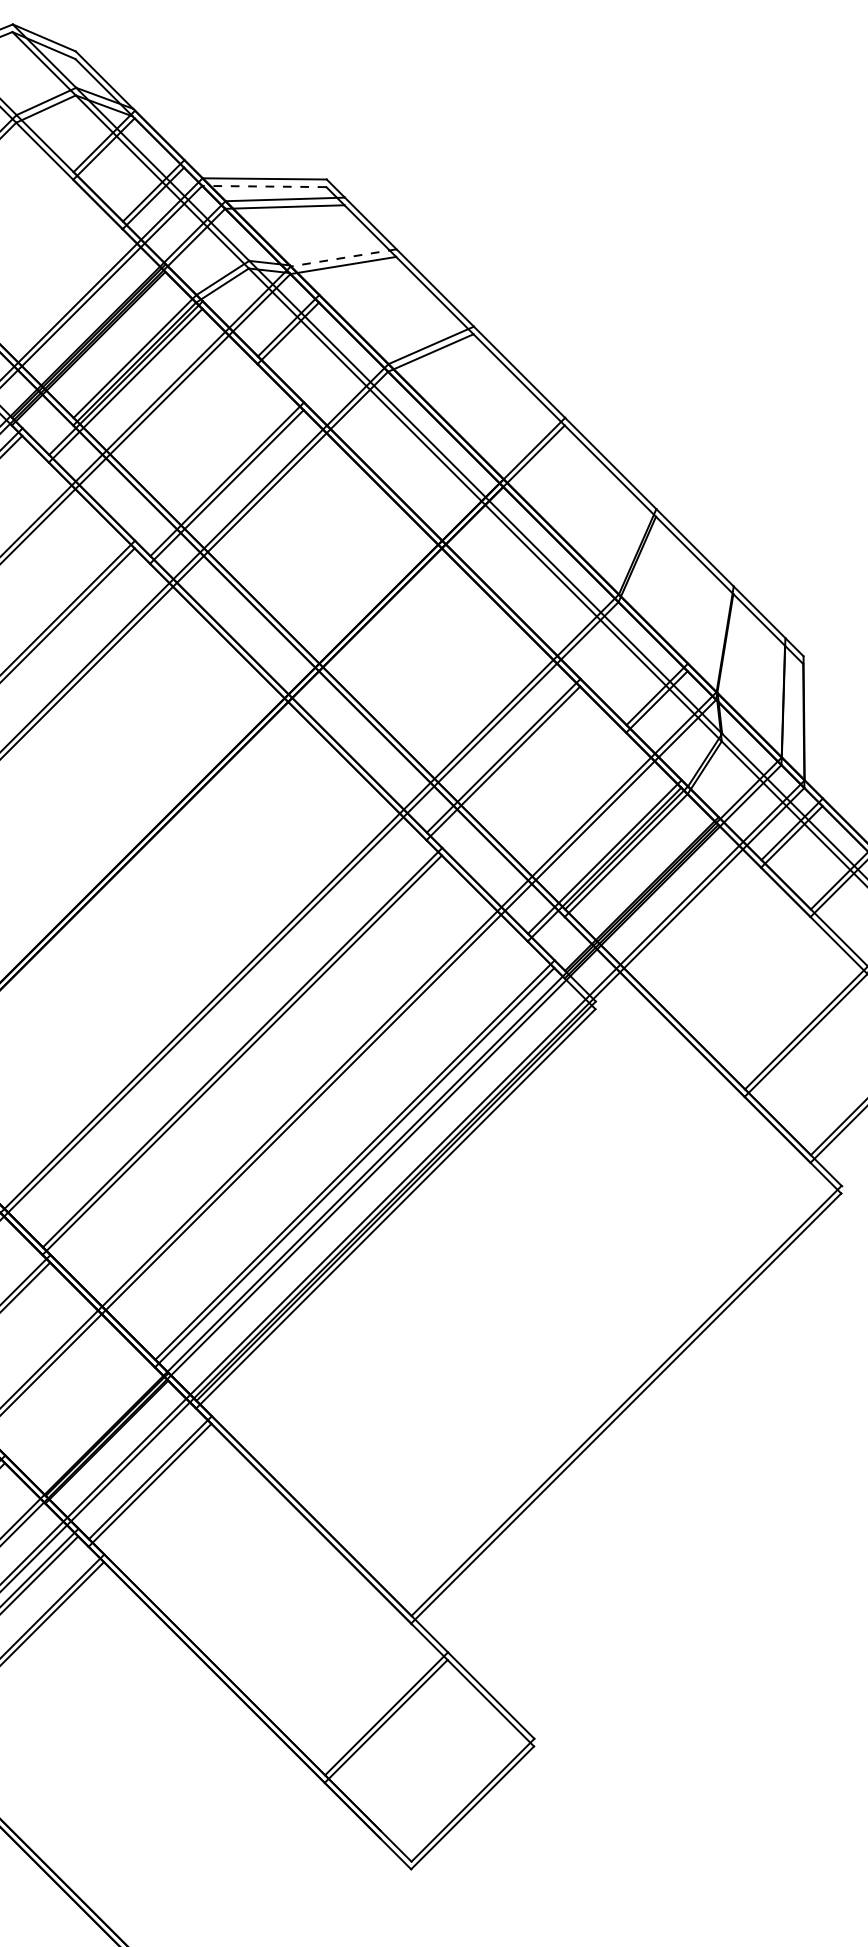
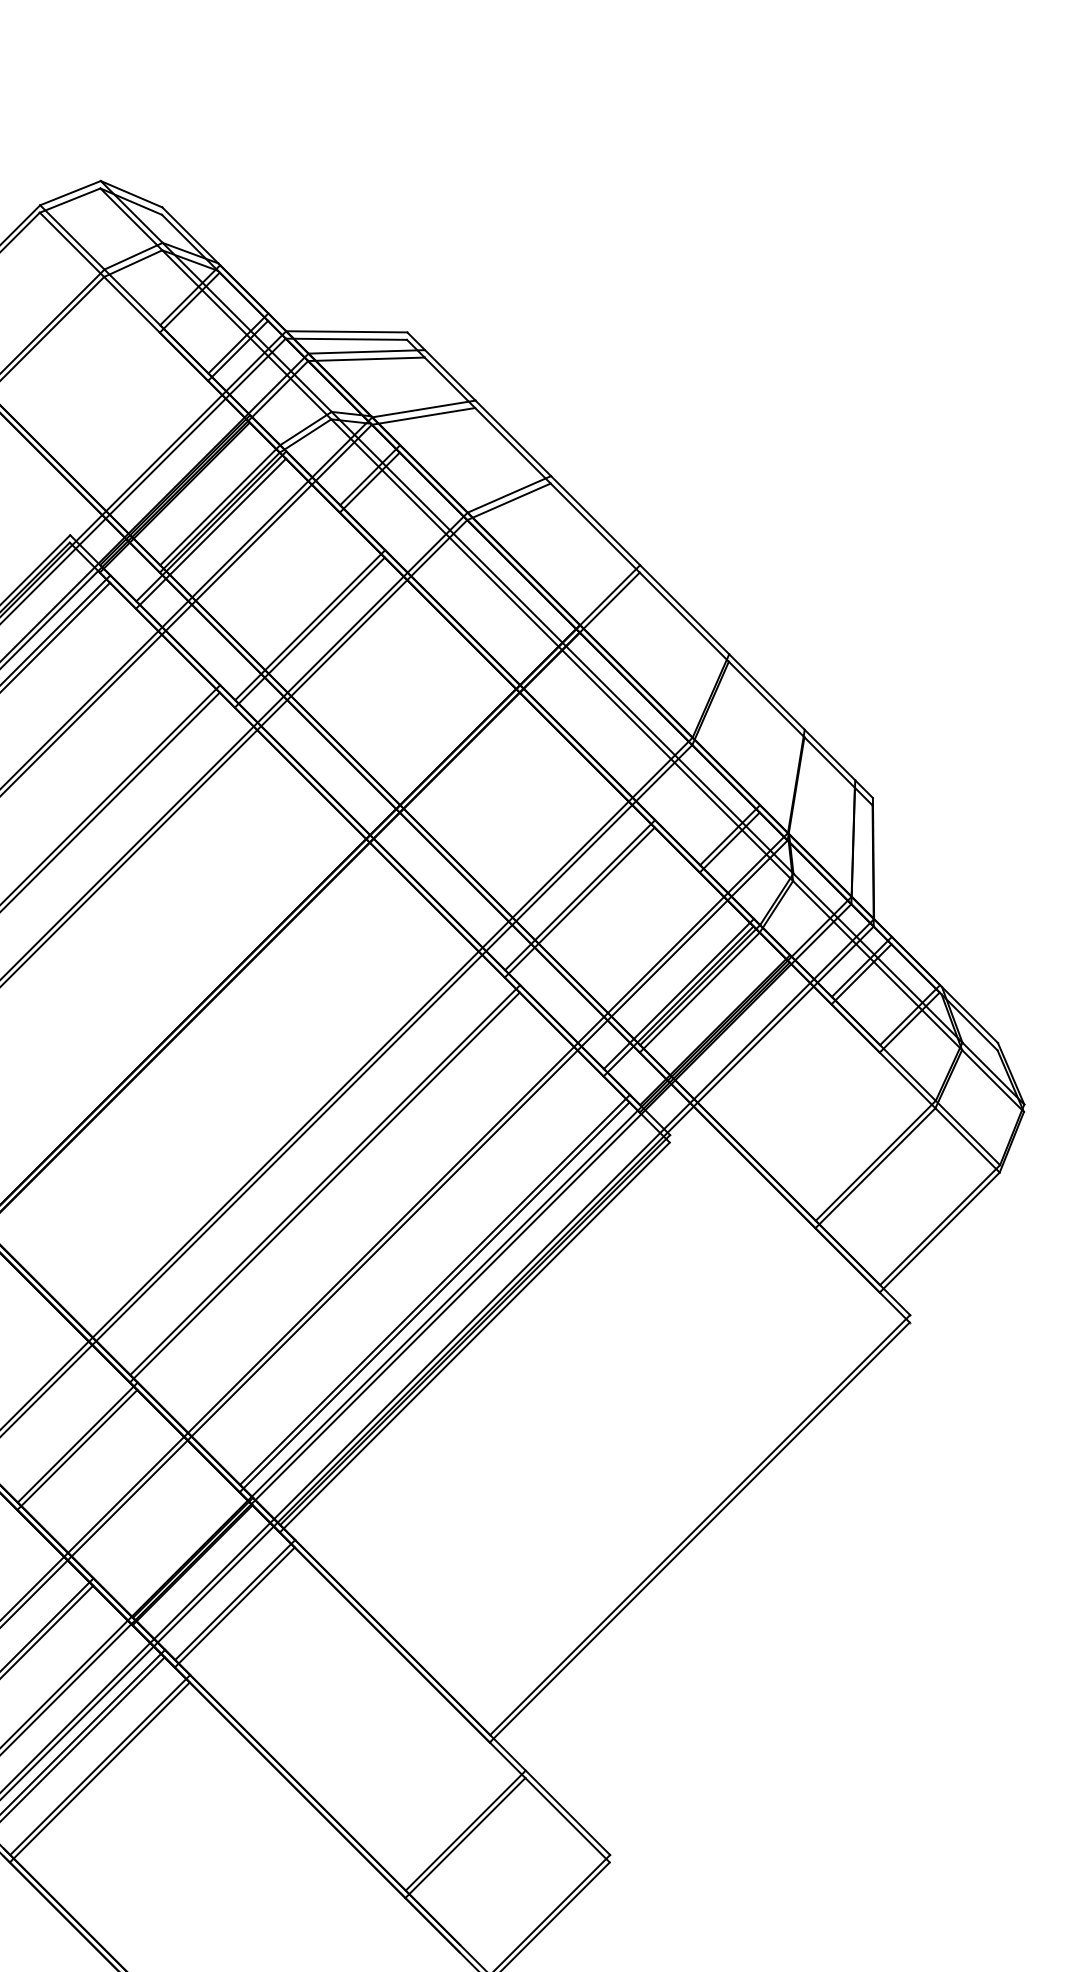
line: (264, 186) -> (346, 339), dashed -> solid
line: (343, 258) -> (423, 409), dashed -> solid

